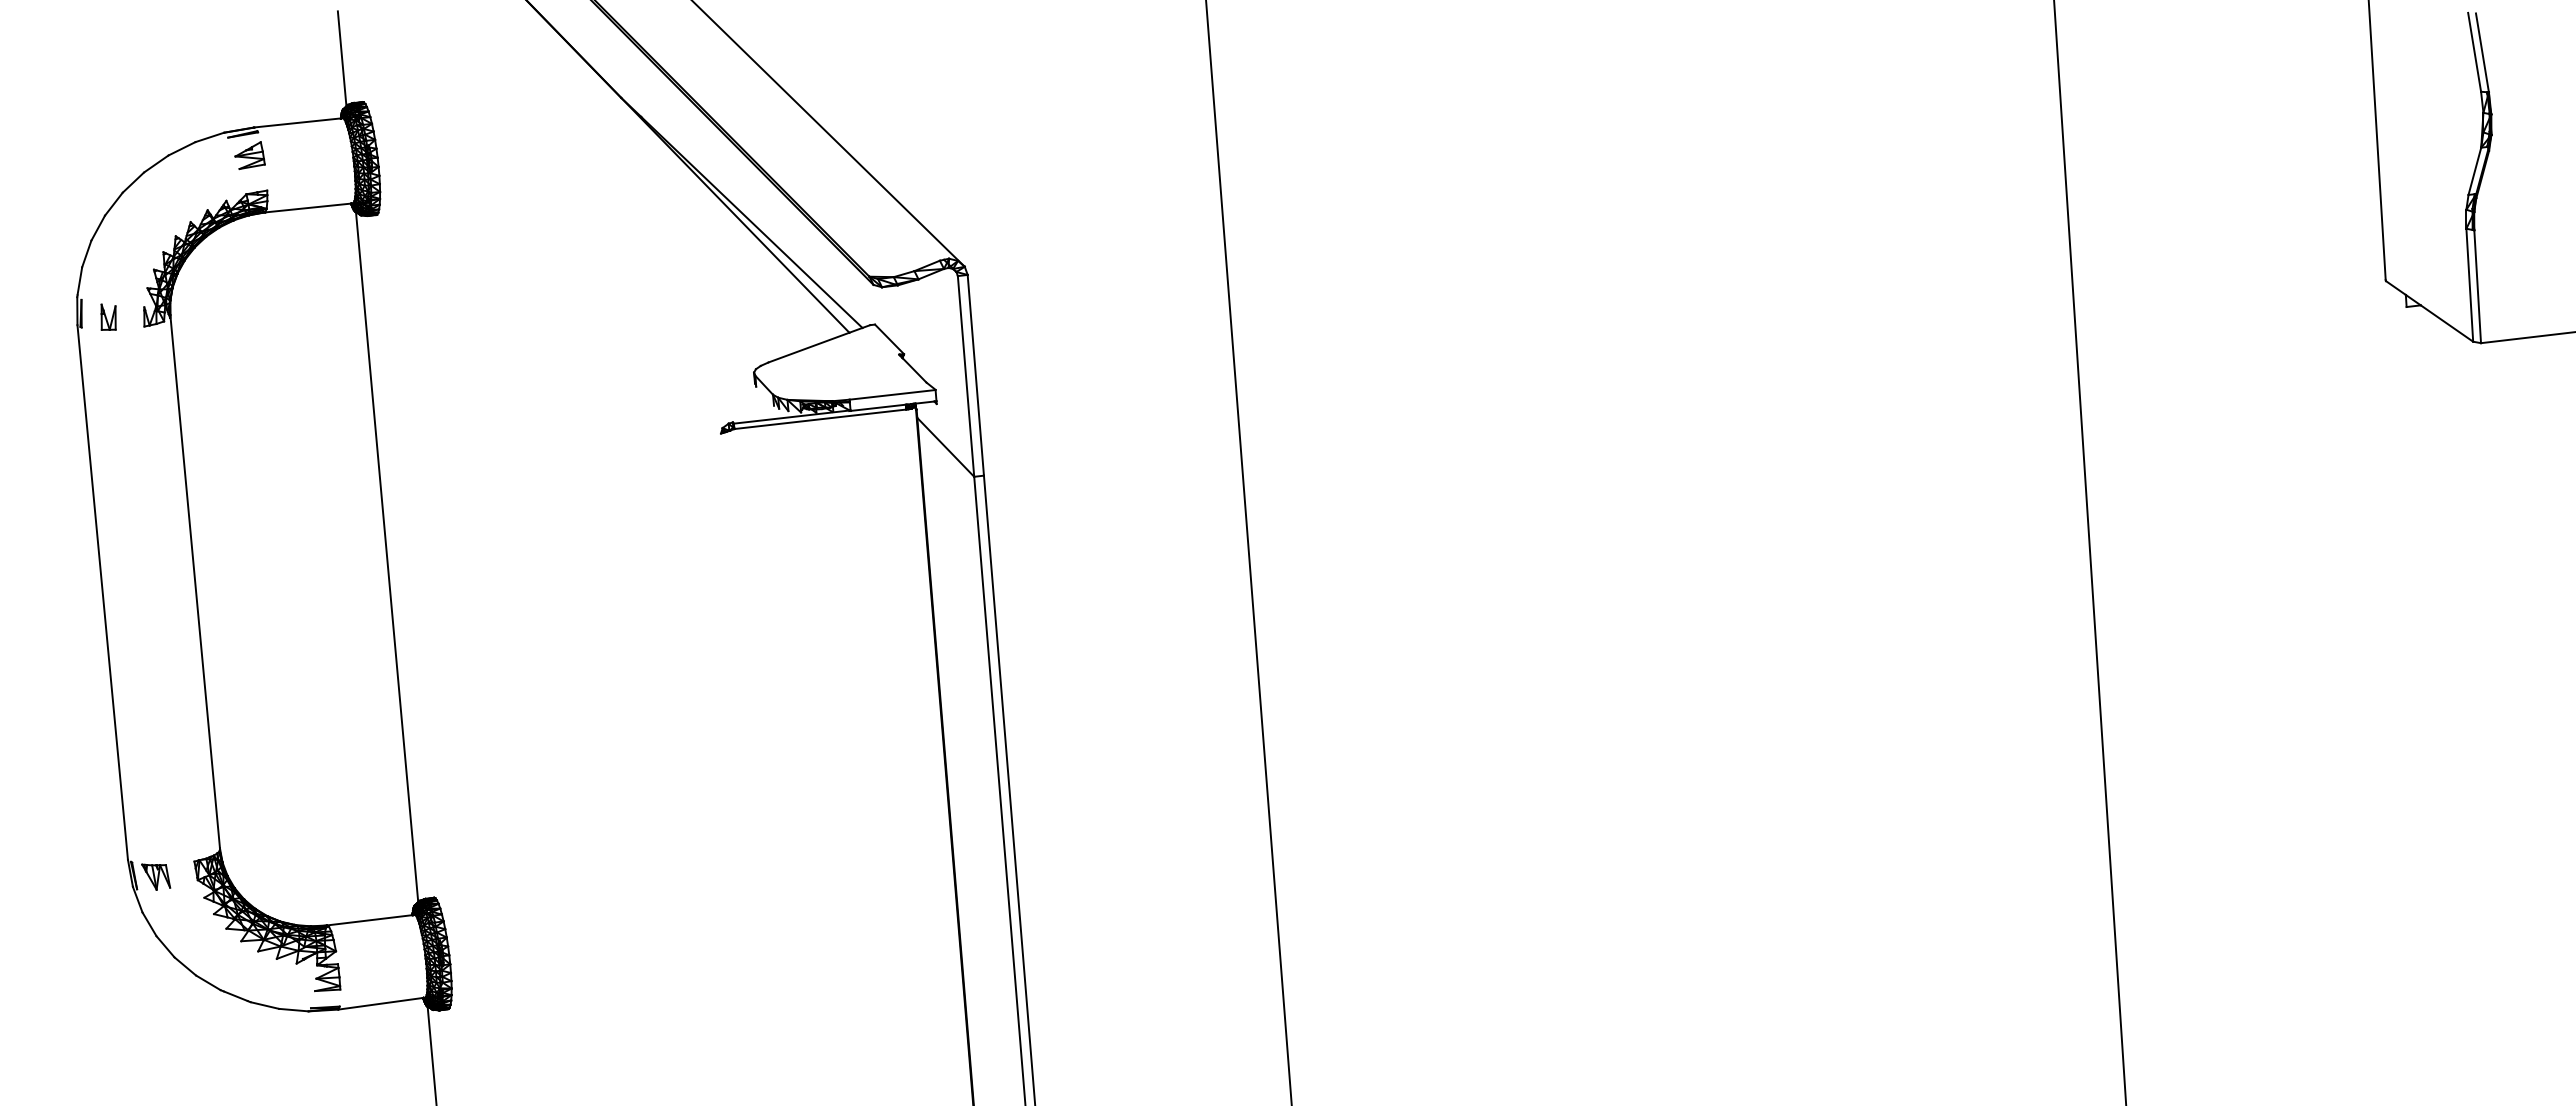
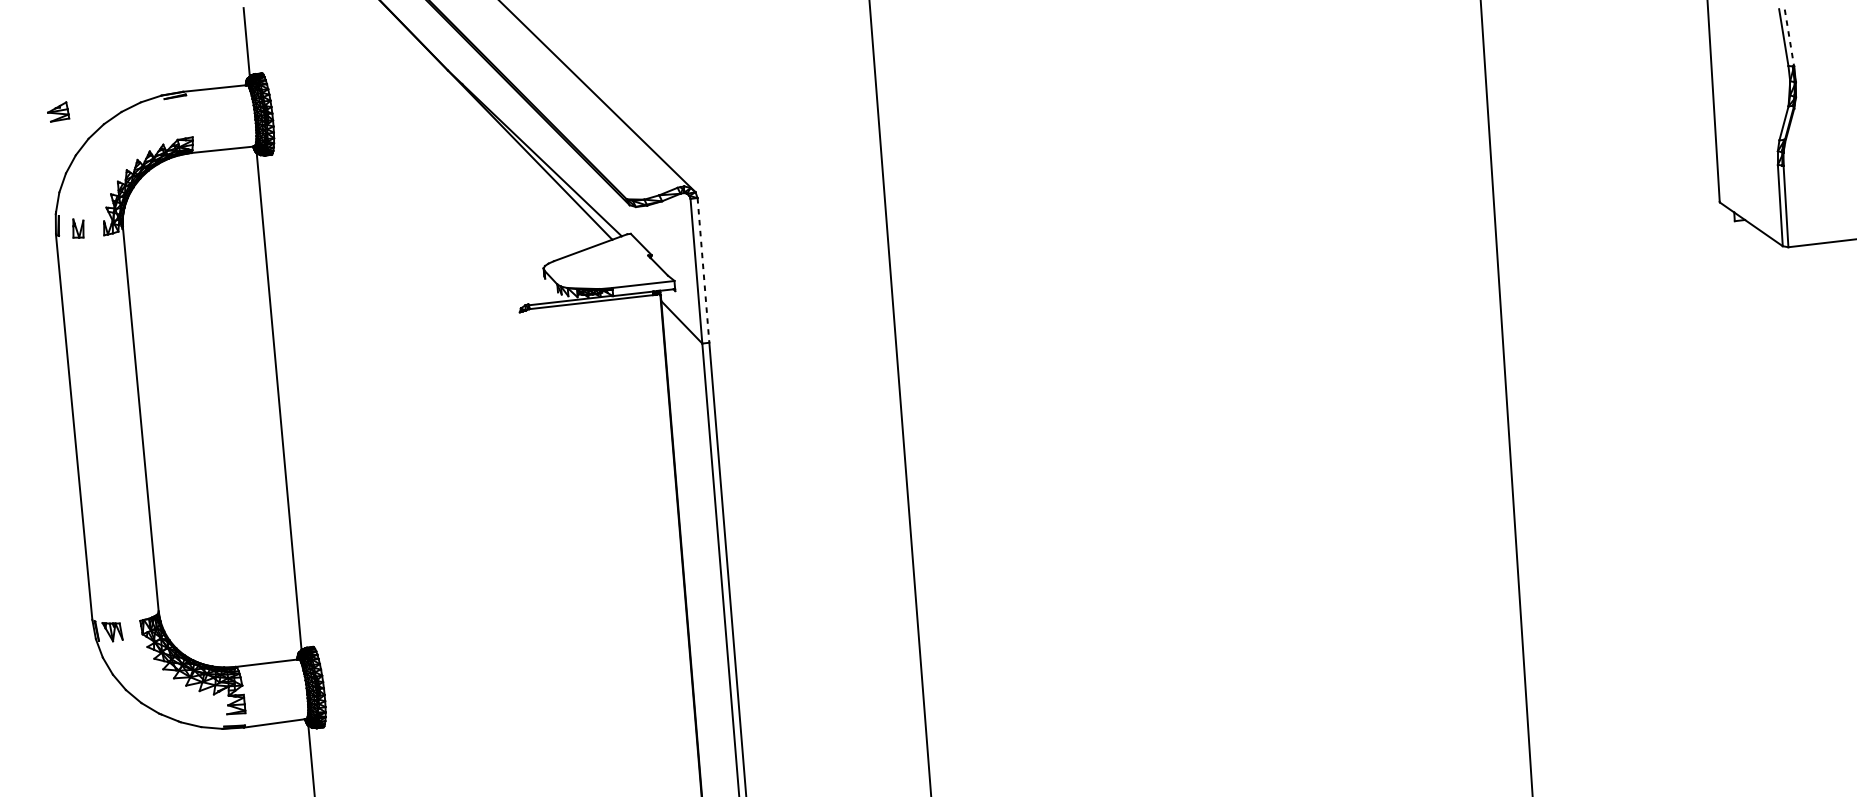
line: (2482, 52) -> (1789, 37), solid -> dashed
part: (249, 155) -> (58, 111), moved
line: (975, 375) -> (703, 270), solid -> dashed

